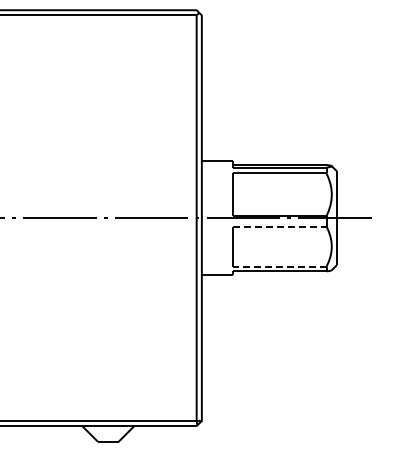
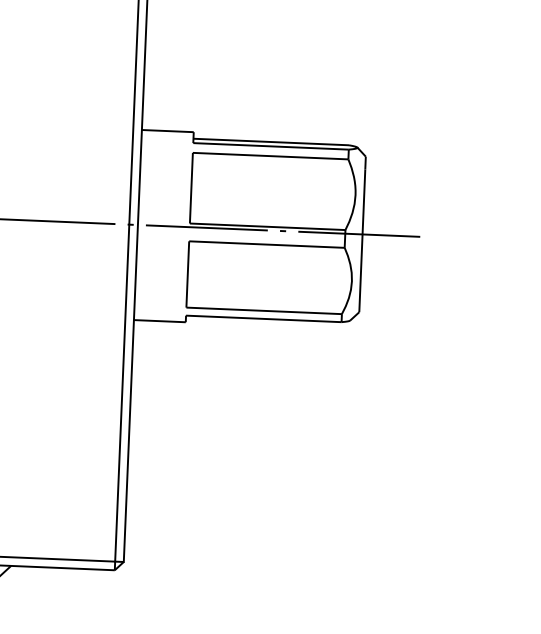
line: (279, 226) -> (266, 244), dashed -> solid
line: (279, 266) -> (263, 310), dashed -> solid

